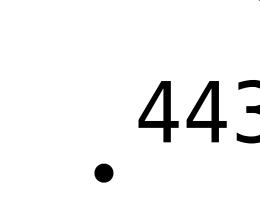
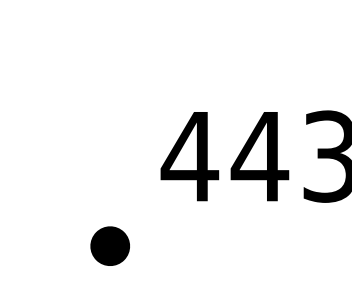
part: (103, 172) -> (109, 245), size x1.43

